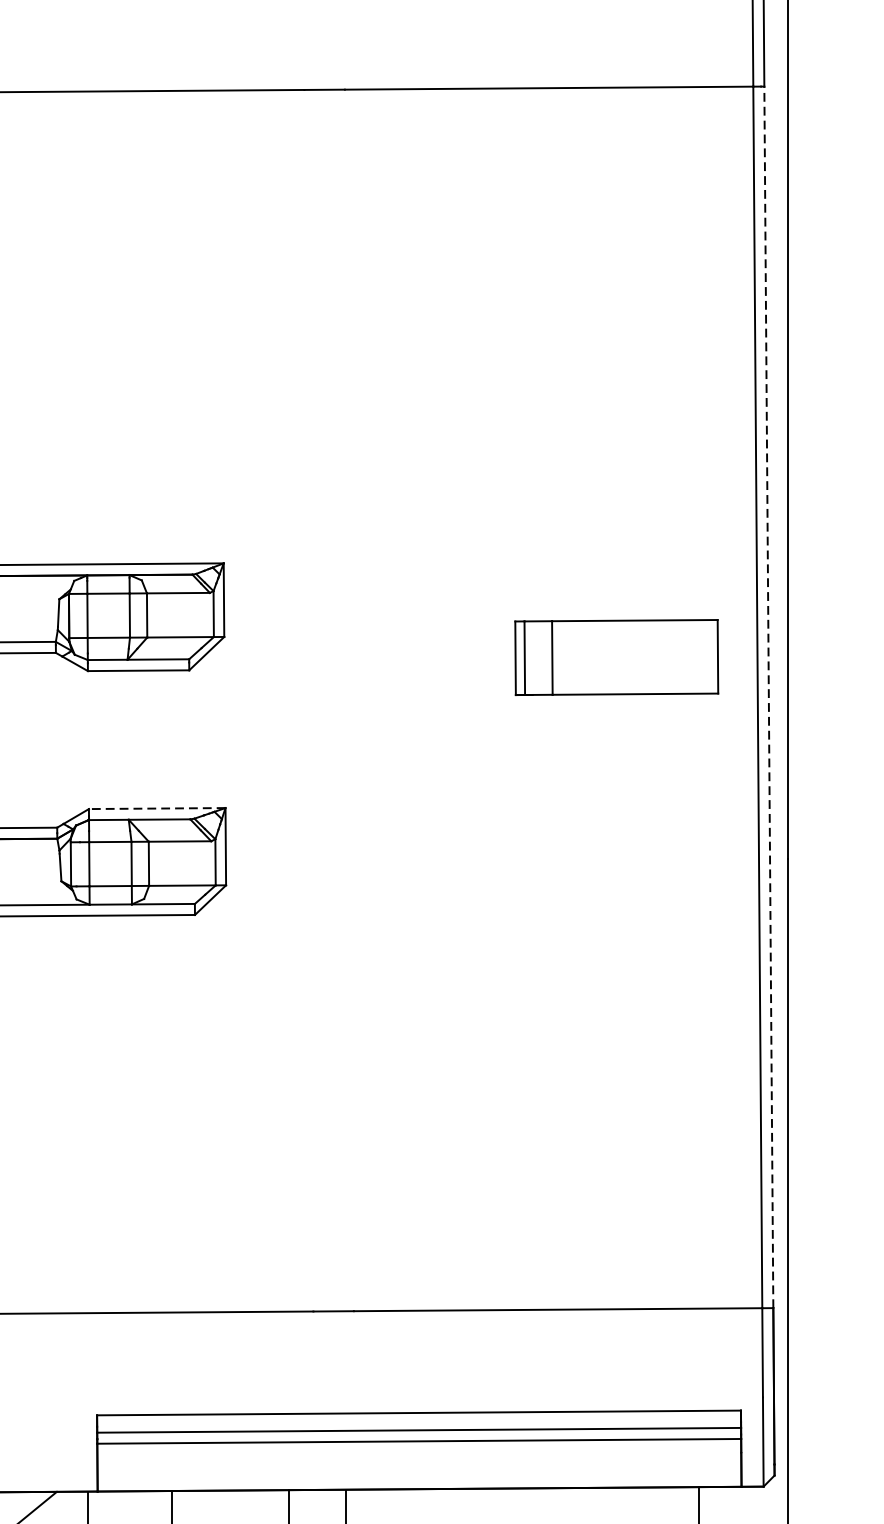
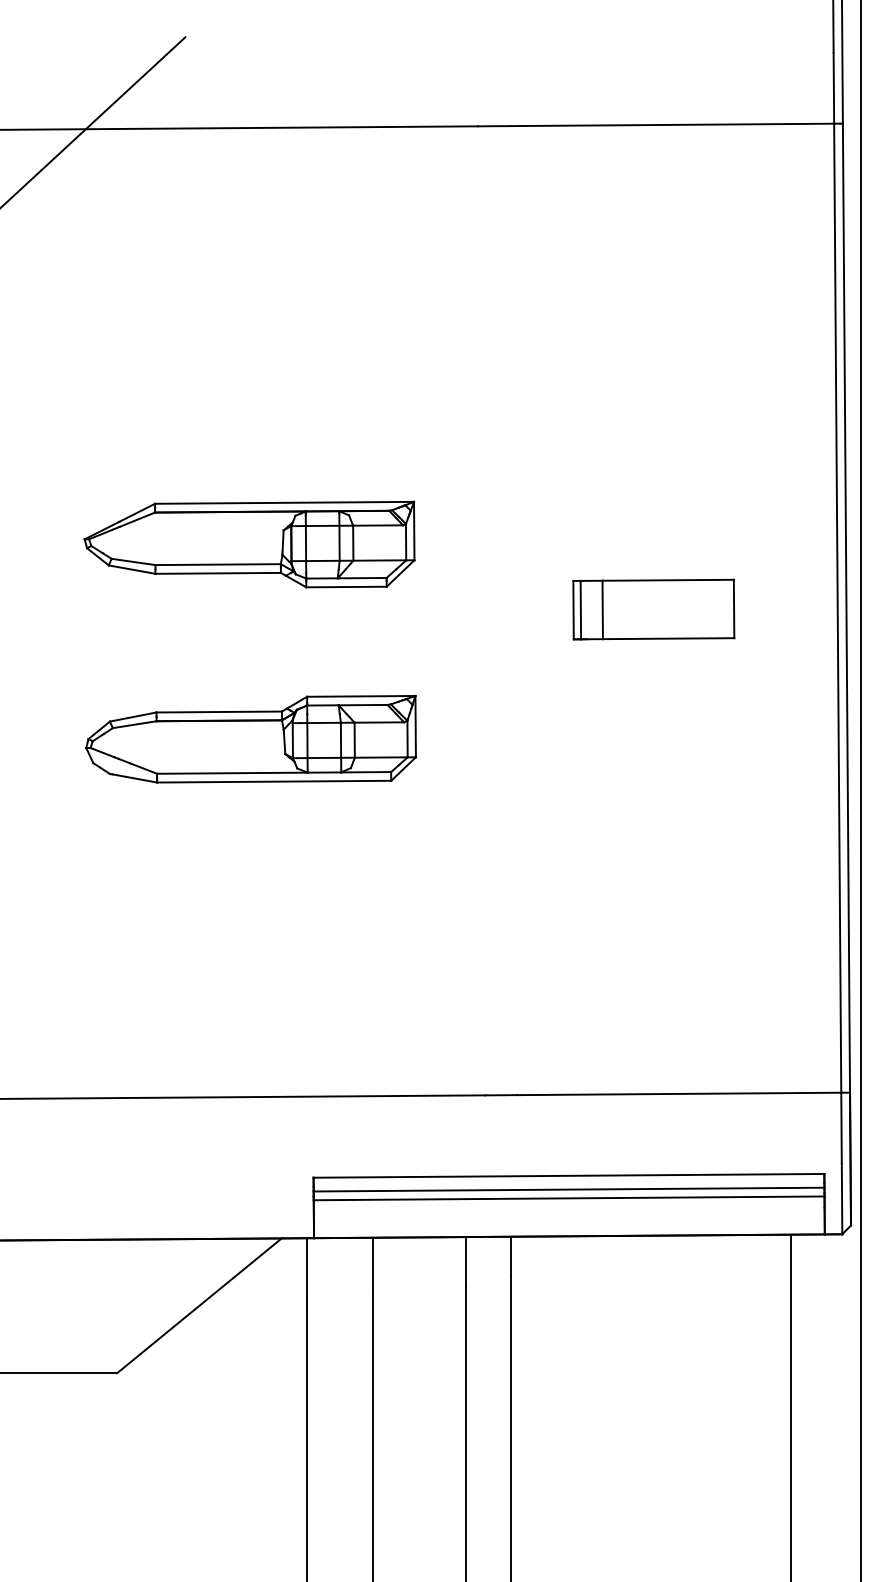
part: (616, 657) -> (653, 609), moved
line: (768, 697) -> (846, 608), dashed -> solid
line: (156, 808) -> (360, 696), dashed -> solid

